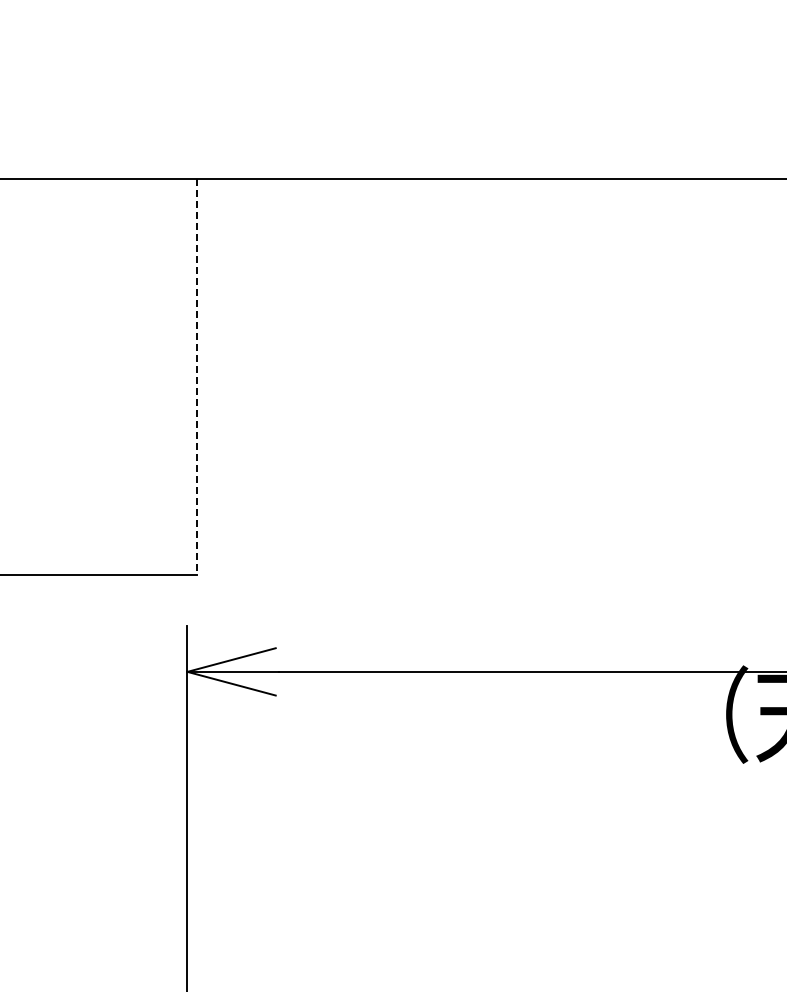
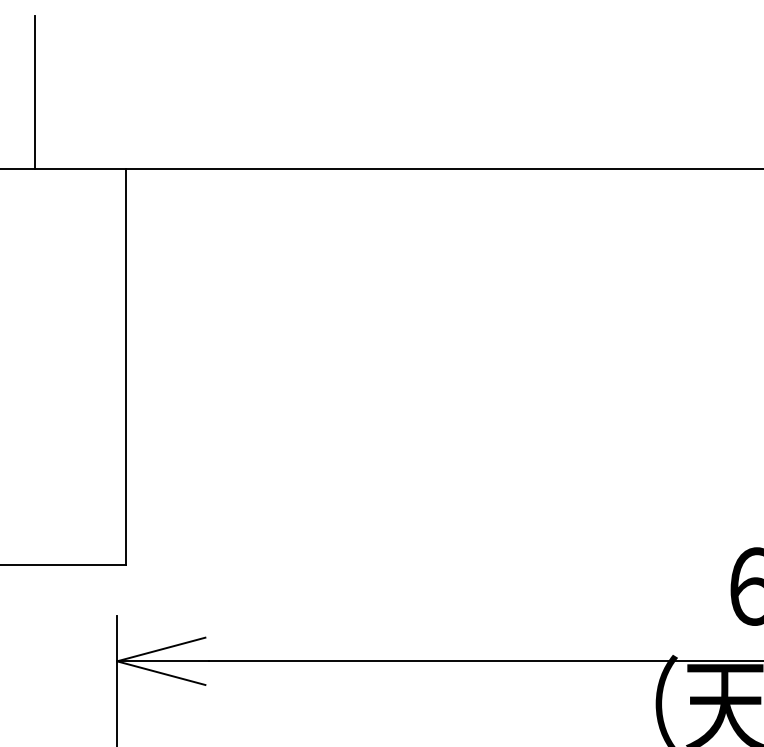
line: (105, 102) -> (35, 91), added
line: (196, 377) -> (126, 366), dashed -> solid

